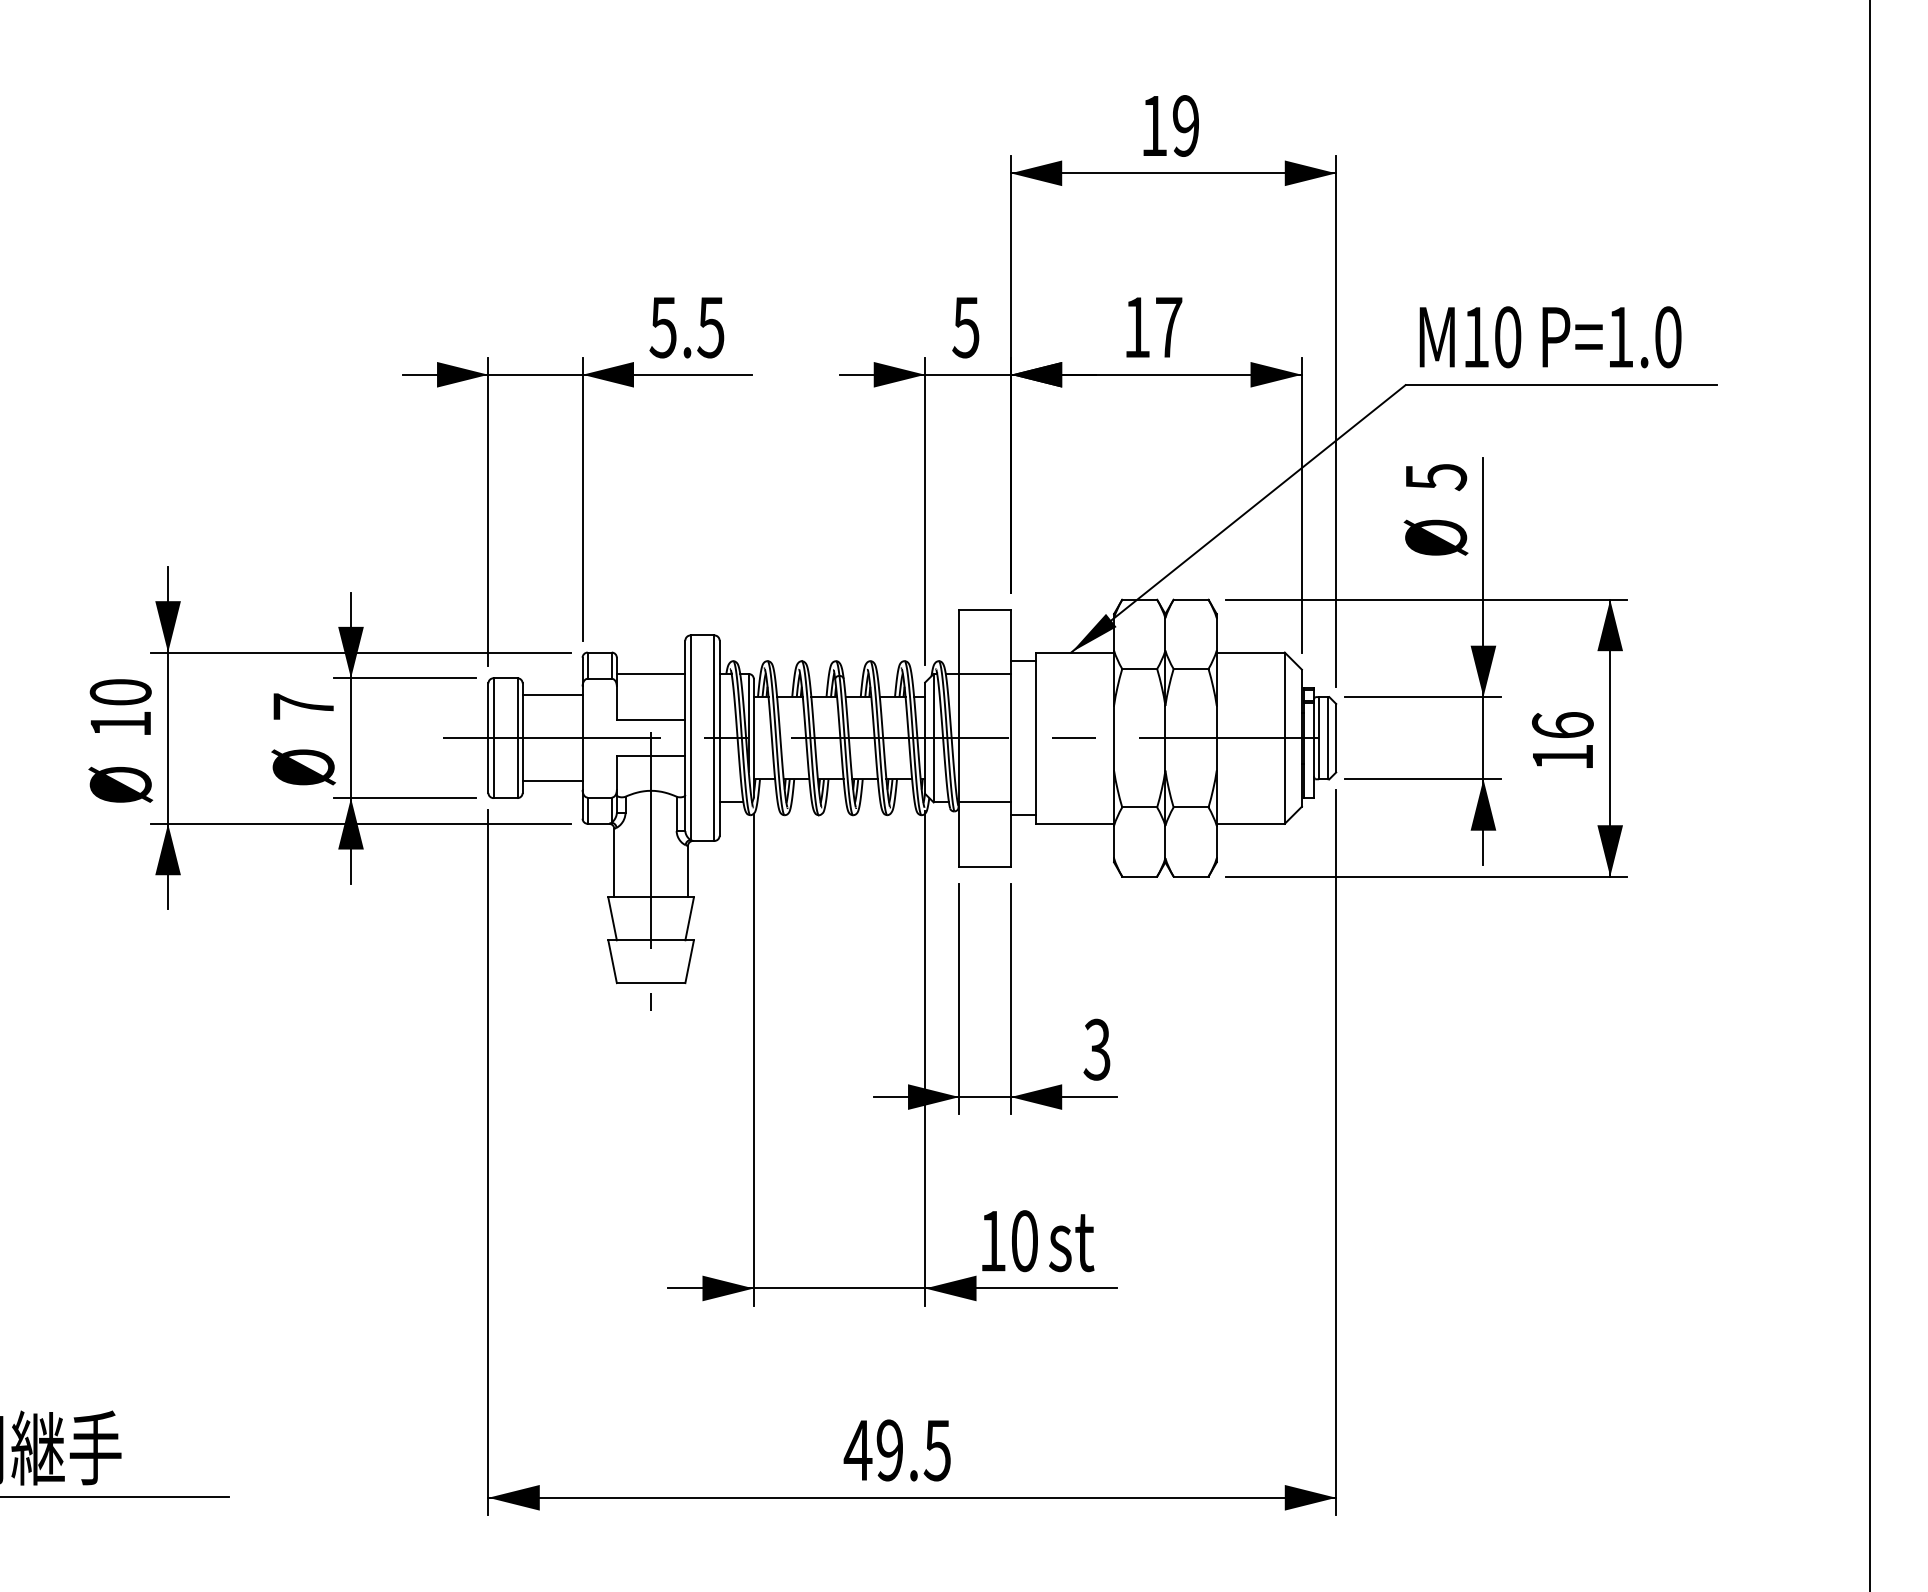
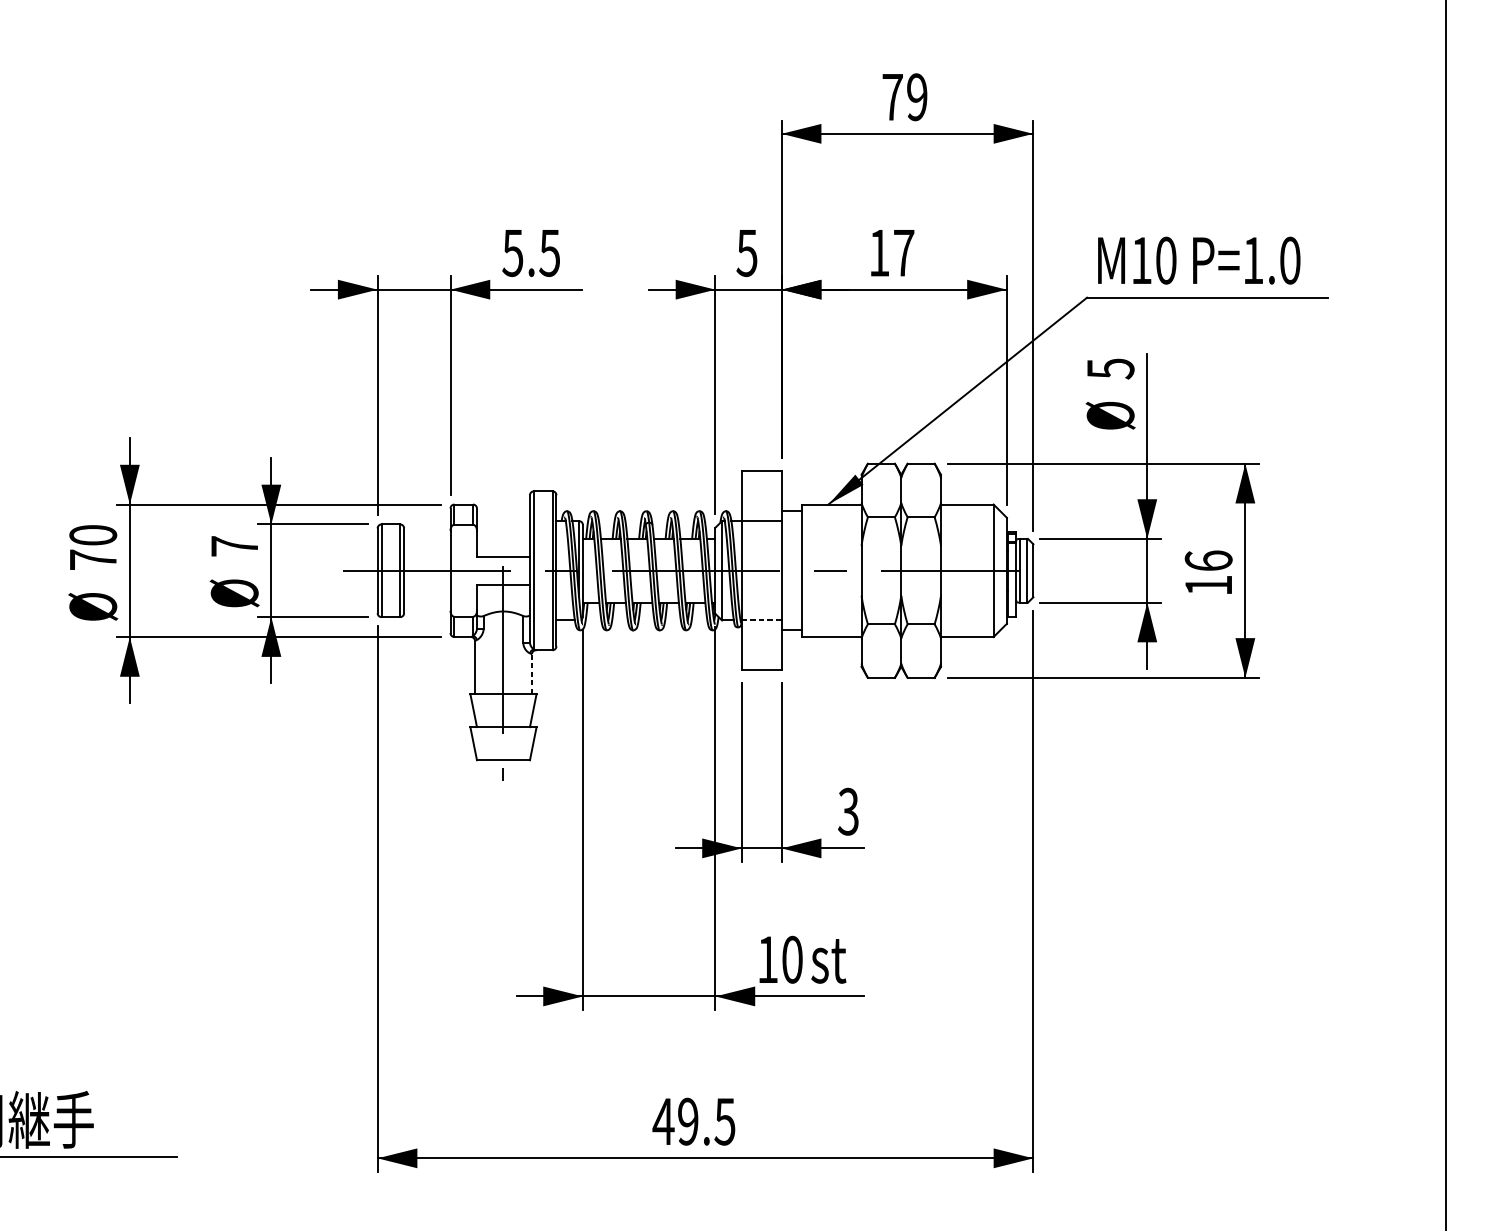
text: (1154, 125) -> (892, 96), 19 -> 79
line: (650, 673) -> (503, 520), removed
line: (552, 695) -> (427, 537), removed
text: (120, 723) -> (93, 559), 10 -> 70
line: (552, 781) -> (427, 604), removed
line: (985, 802) -> (762, 620), solid -> dashed
line: (687, 871) -> (531, 673), solid -> dashed

